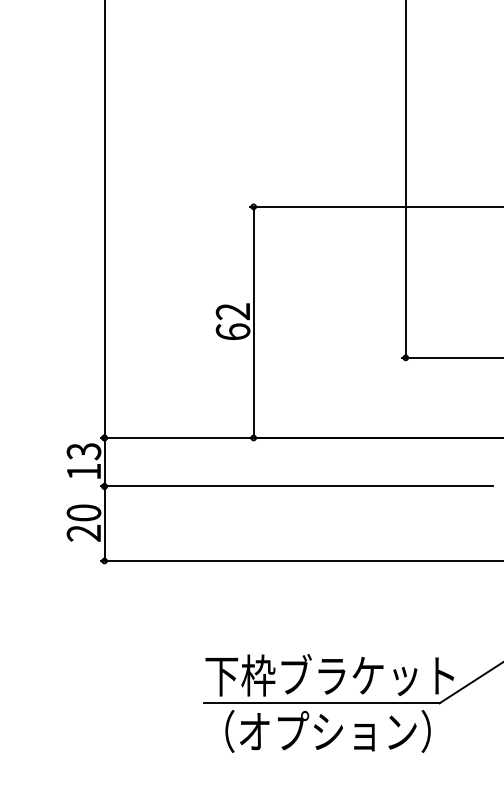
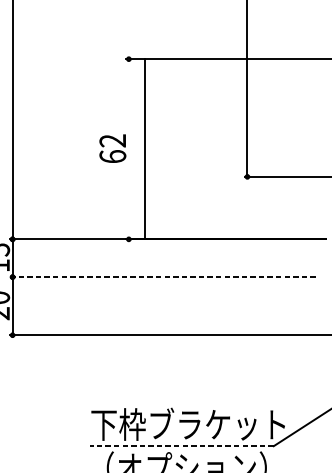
line: (253, 321) -> (145, 148), moved
line: (296, 486) -> (162, 277), solid -> dashed
line: (321, 703) -> (181, 446), solid -> dashed

